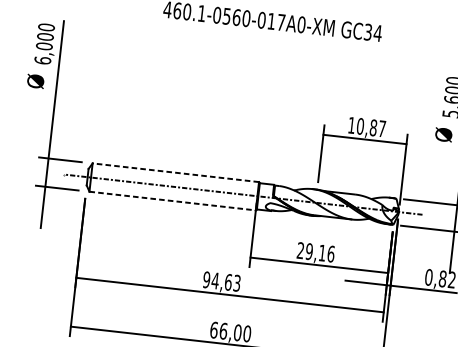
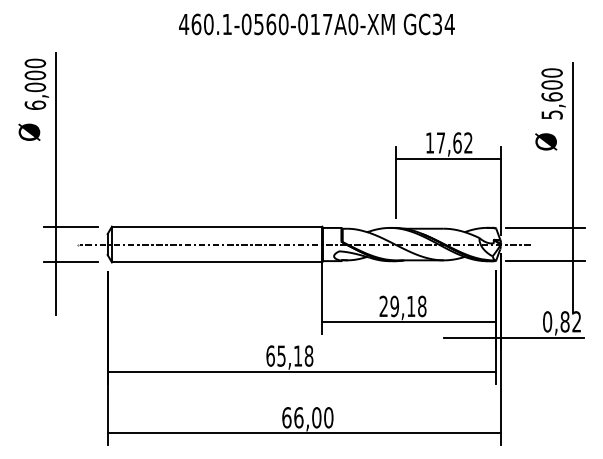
text: (371, 127) -> (454, 142), 10,87 -> 17,62
line: (175, 172) -> (216, 226), dashed -> solid
line: (172, 201) -> (217, 262), dashed -> solid
text: (331, 254) -> (422, 306), 29,16 -> 29,18
text: (221, 281) -> (289, 355), 94,63 -> 65,18

